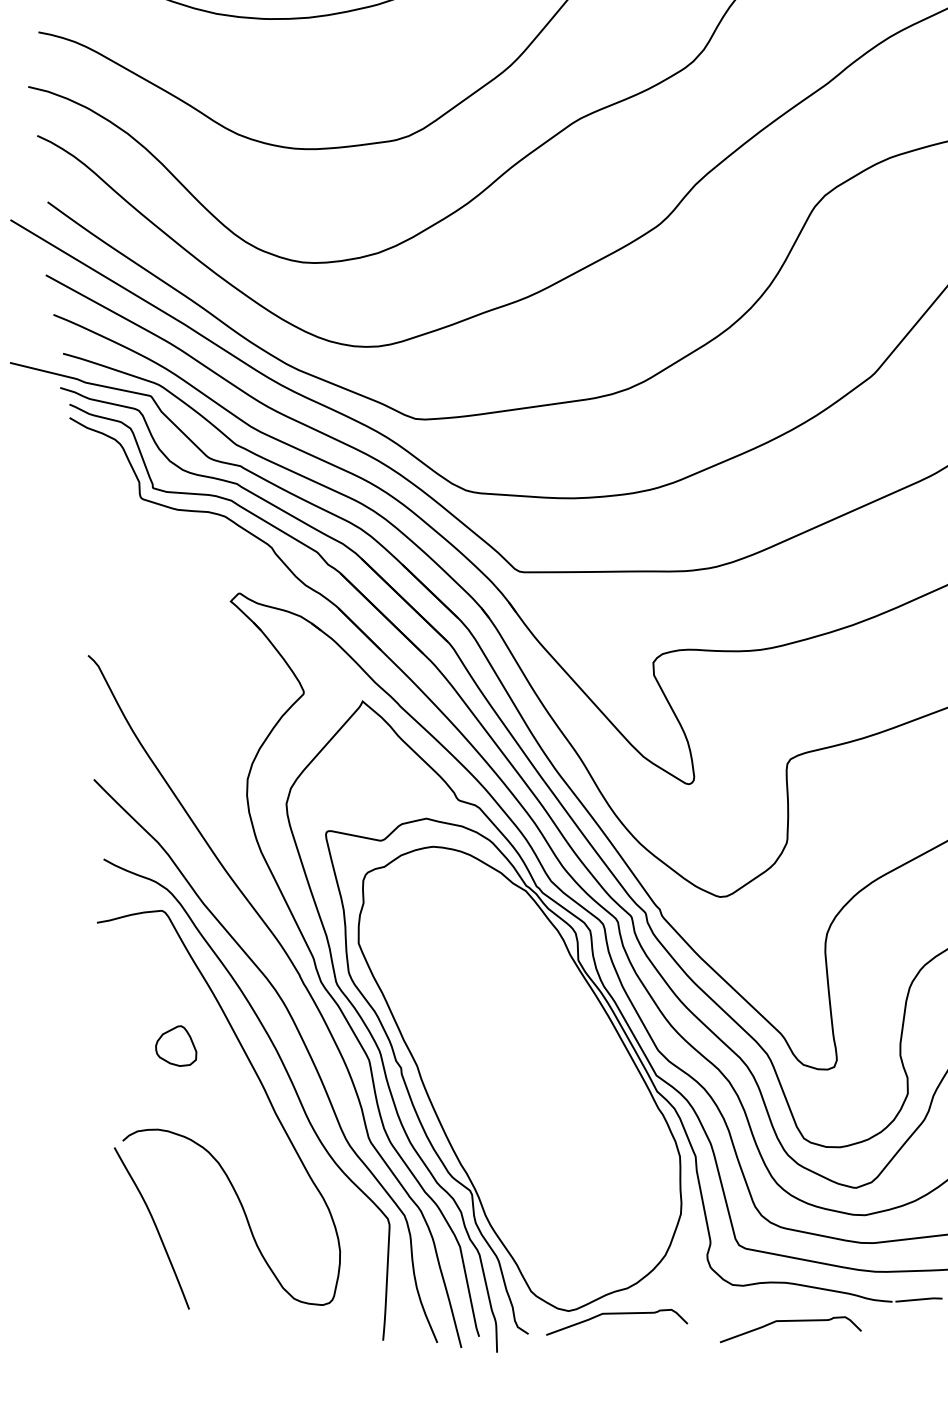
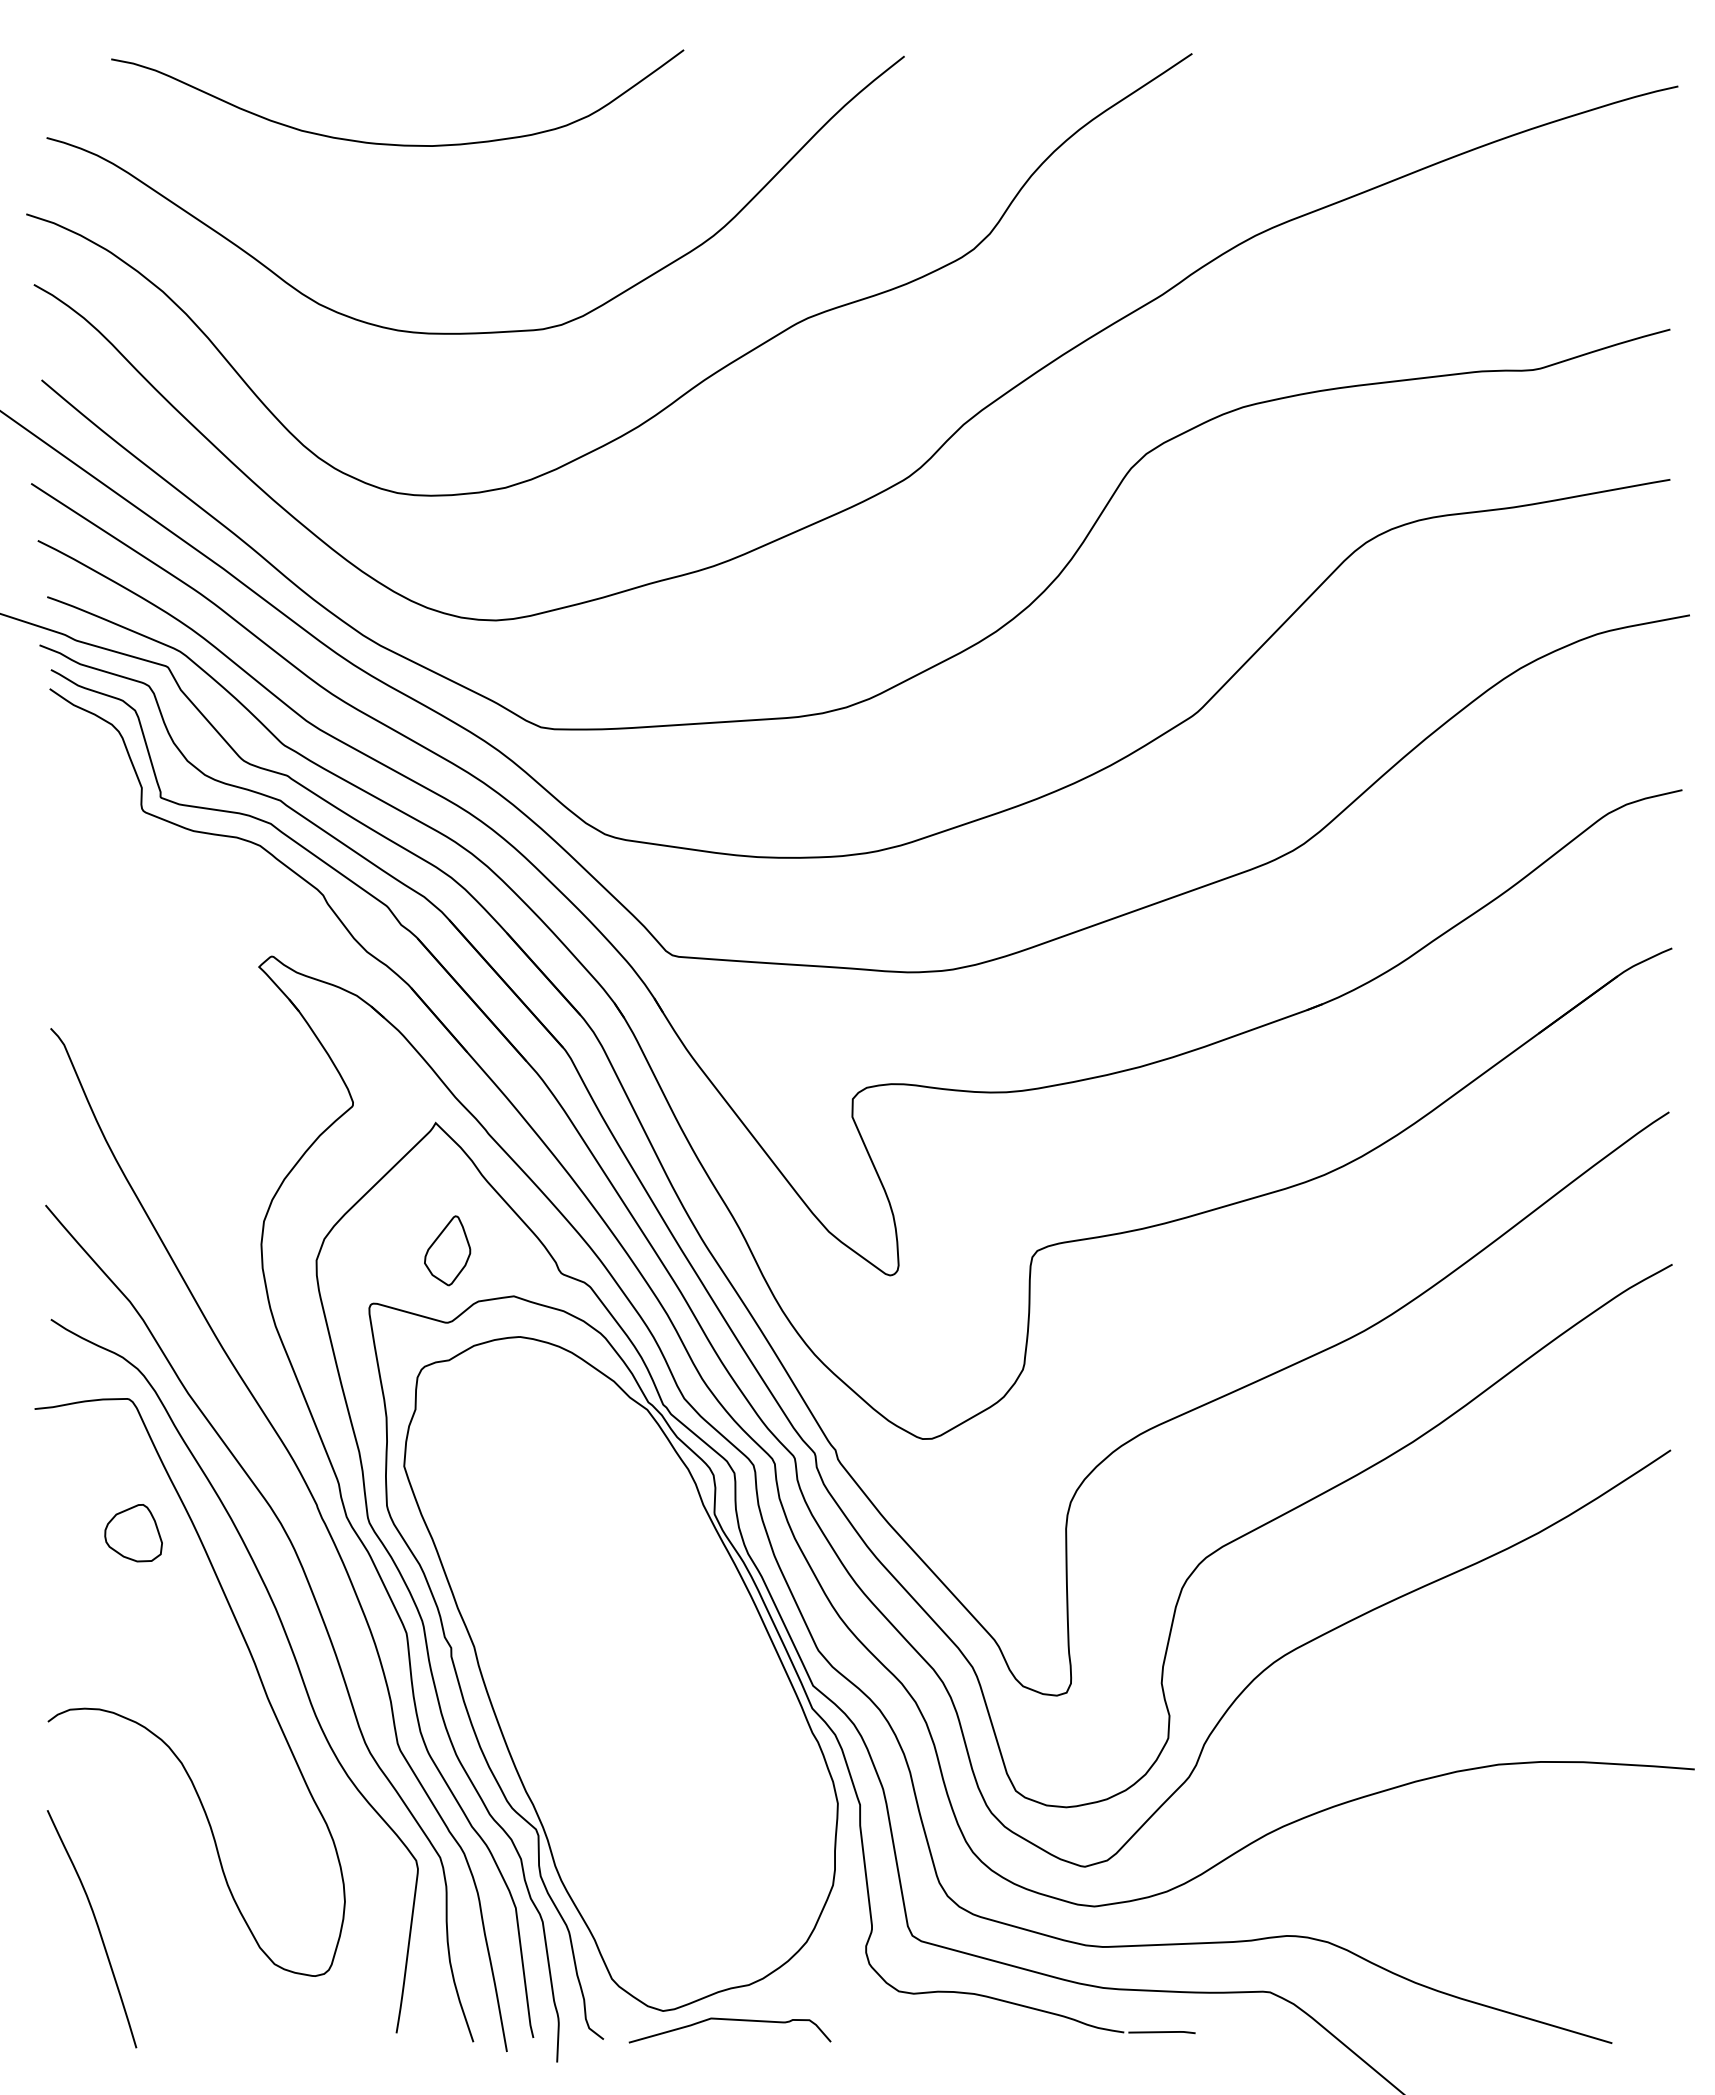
part: (377, 790) -> (447, 1250), added
part: (175, 1046) -> (133, 1533), moved
curve: (155, 1227) -> (97, 1928), moved
curve: (789, 1321) -> (975, 2049), removed

